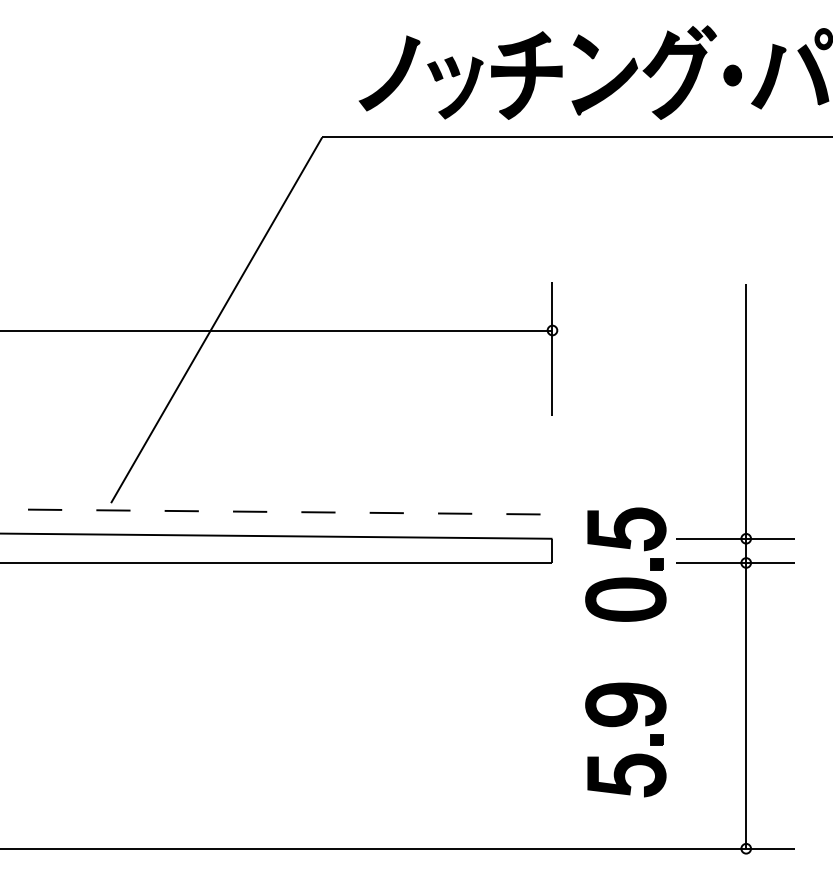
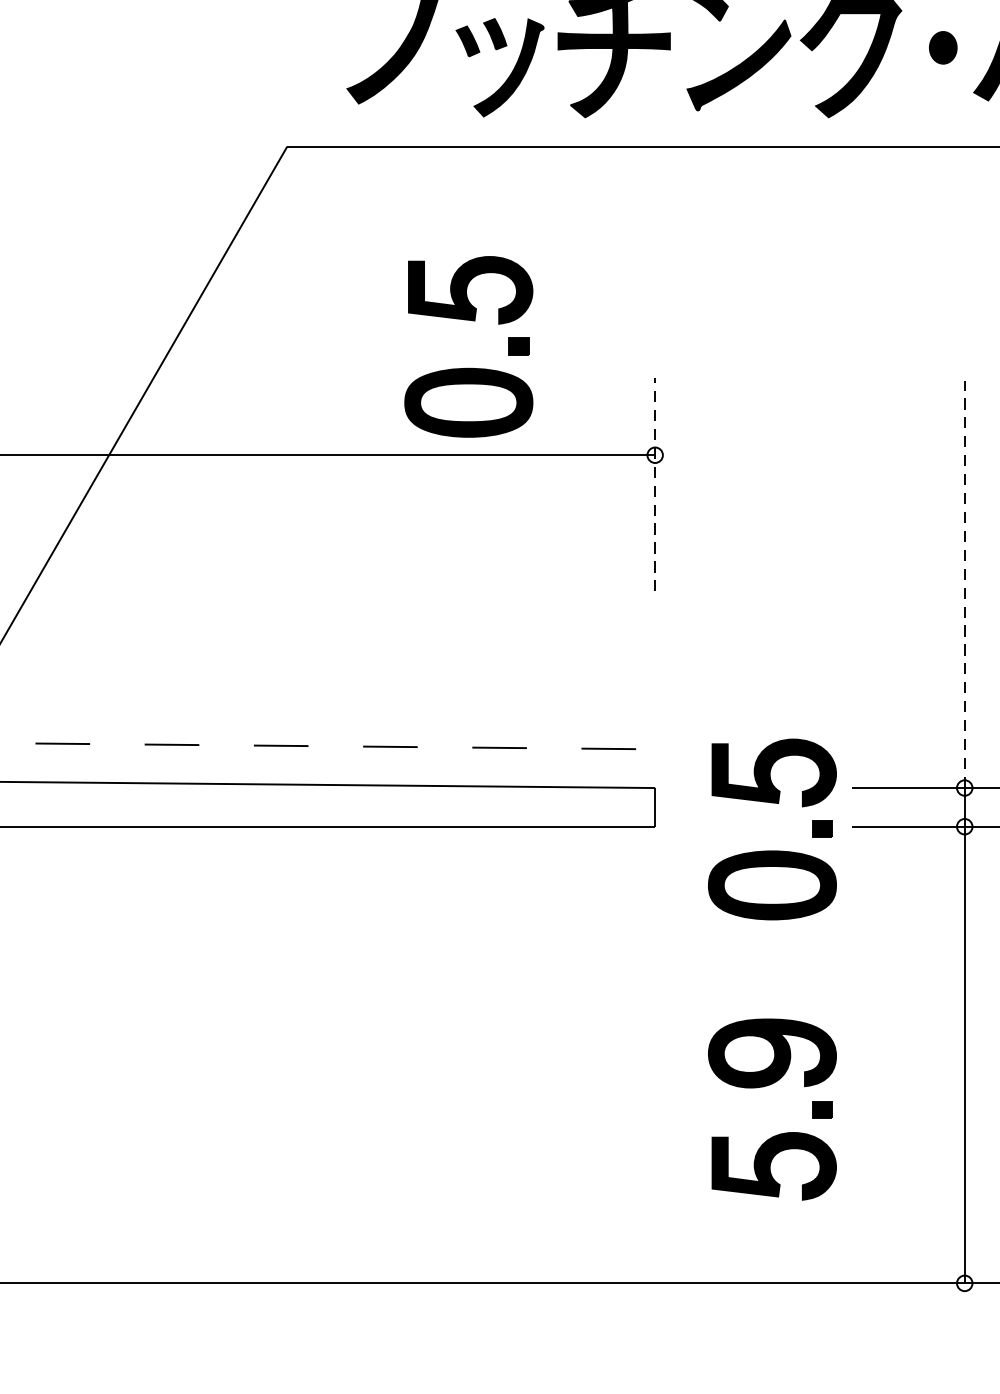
part: (435, 275) -> (468, 367), added
line: (552, 348) -> (655, 483), solid -> dashed
line: (746, 410) -> (965, 583), solid -> dashed

